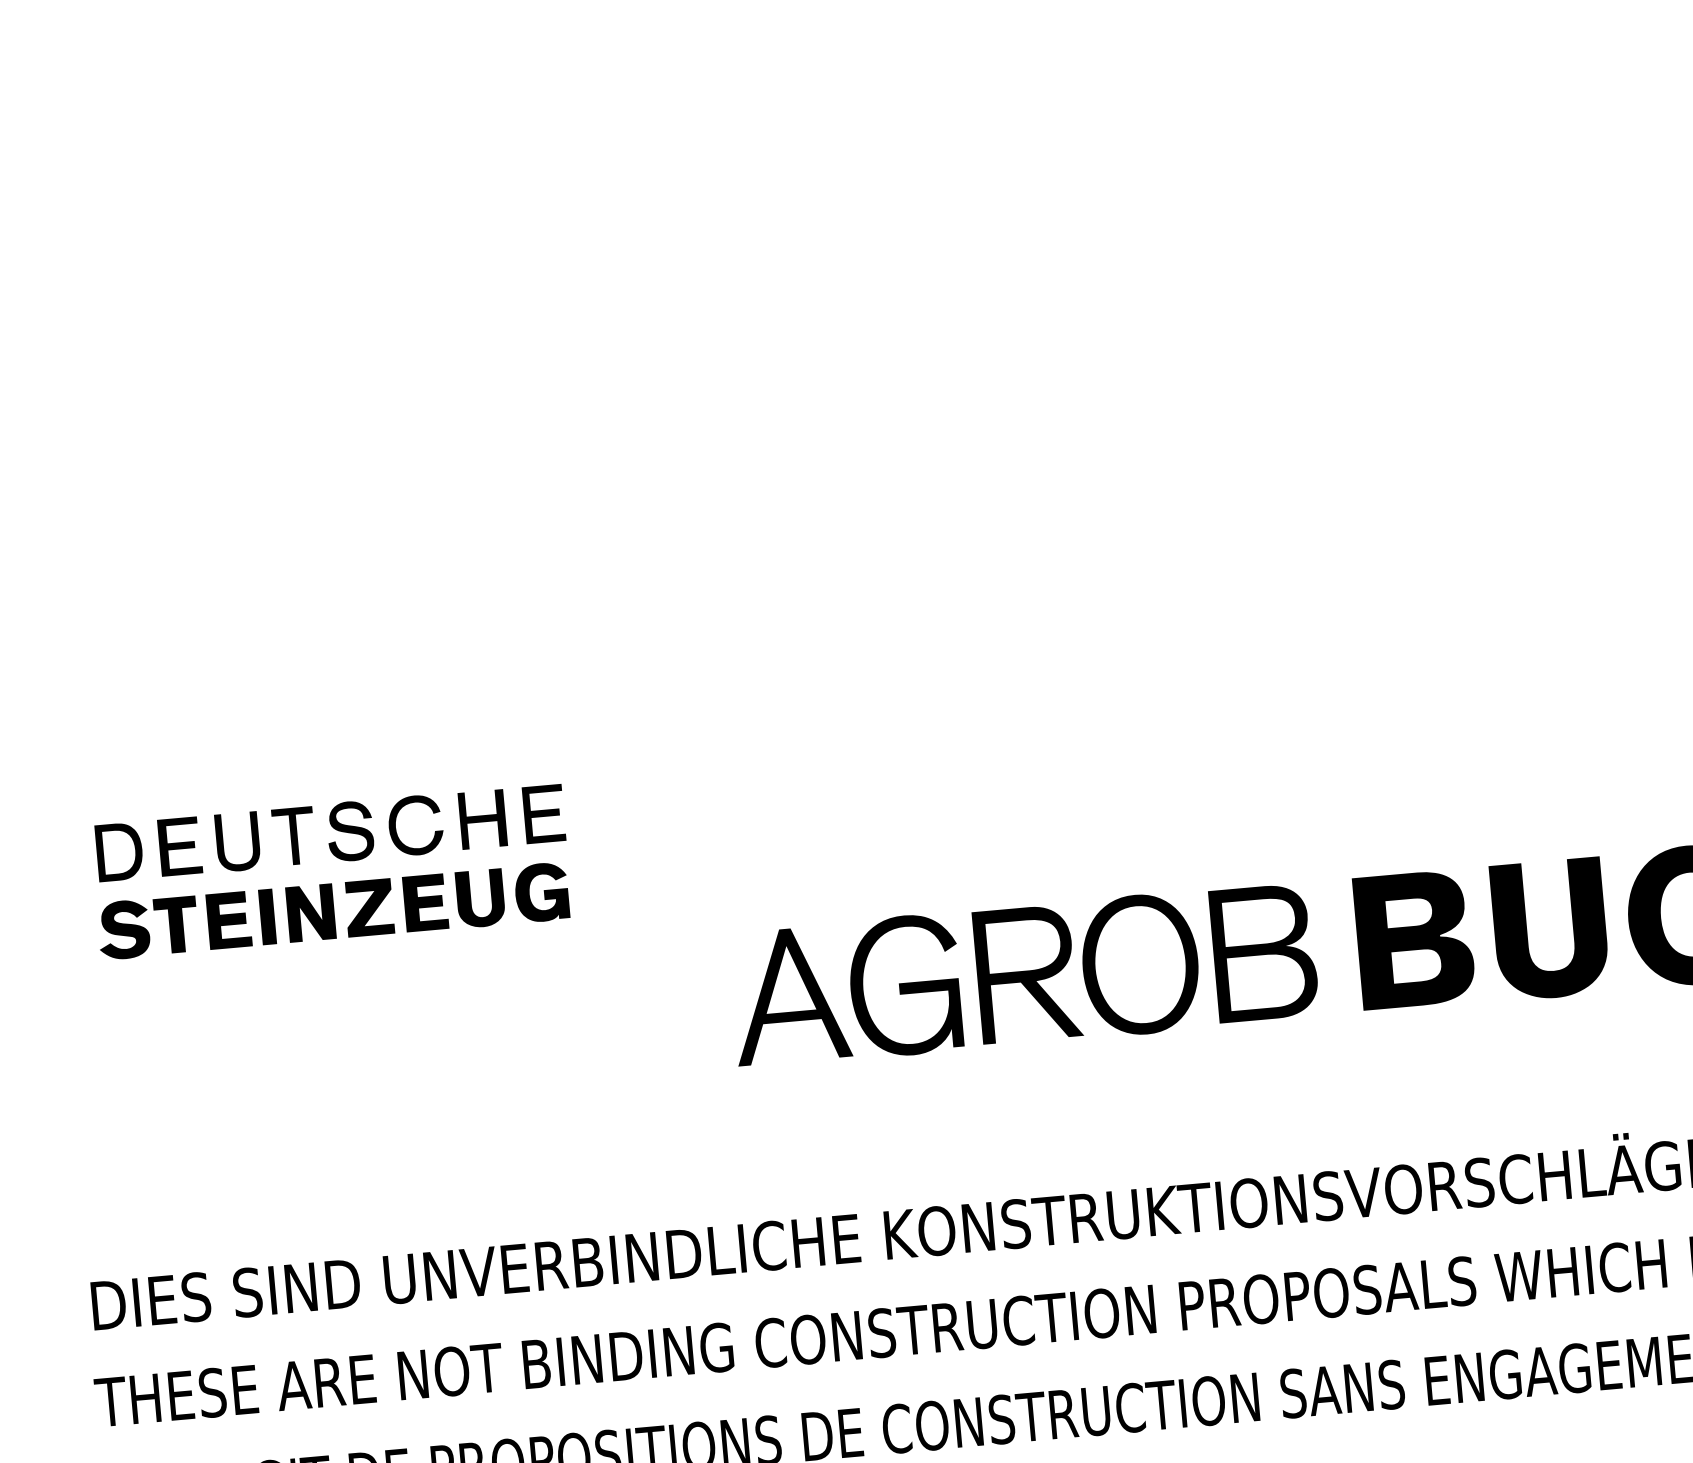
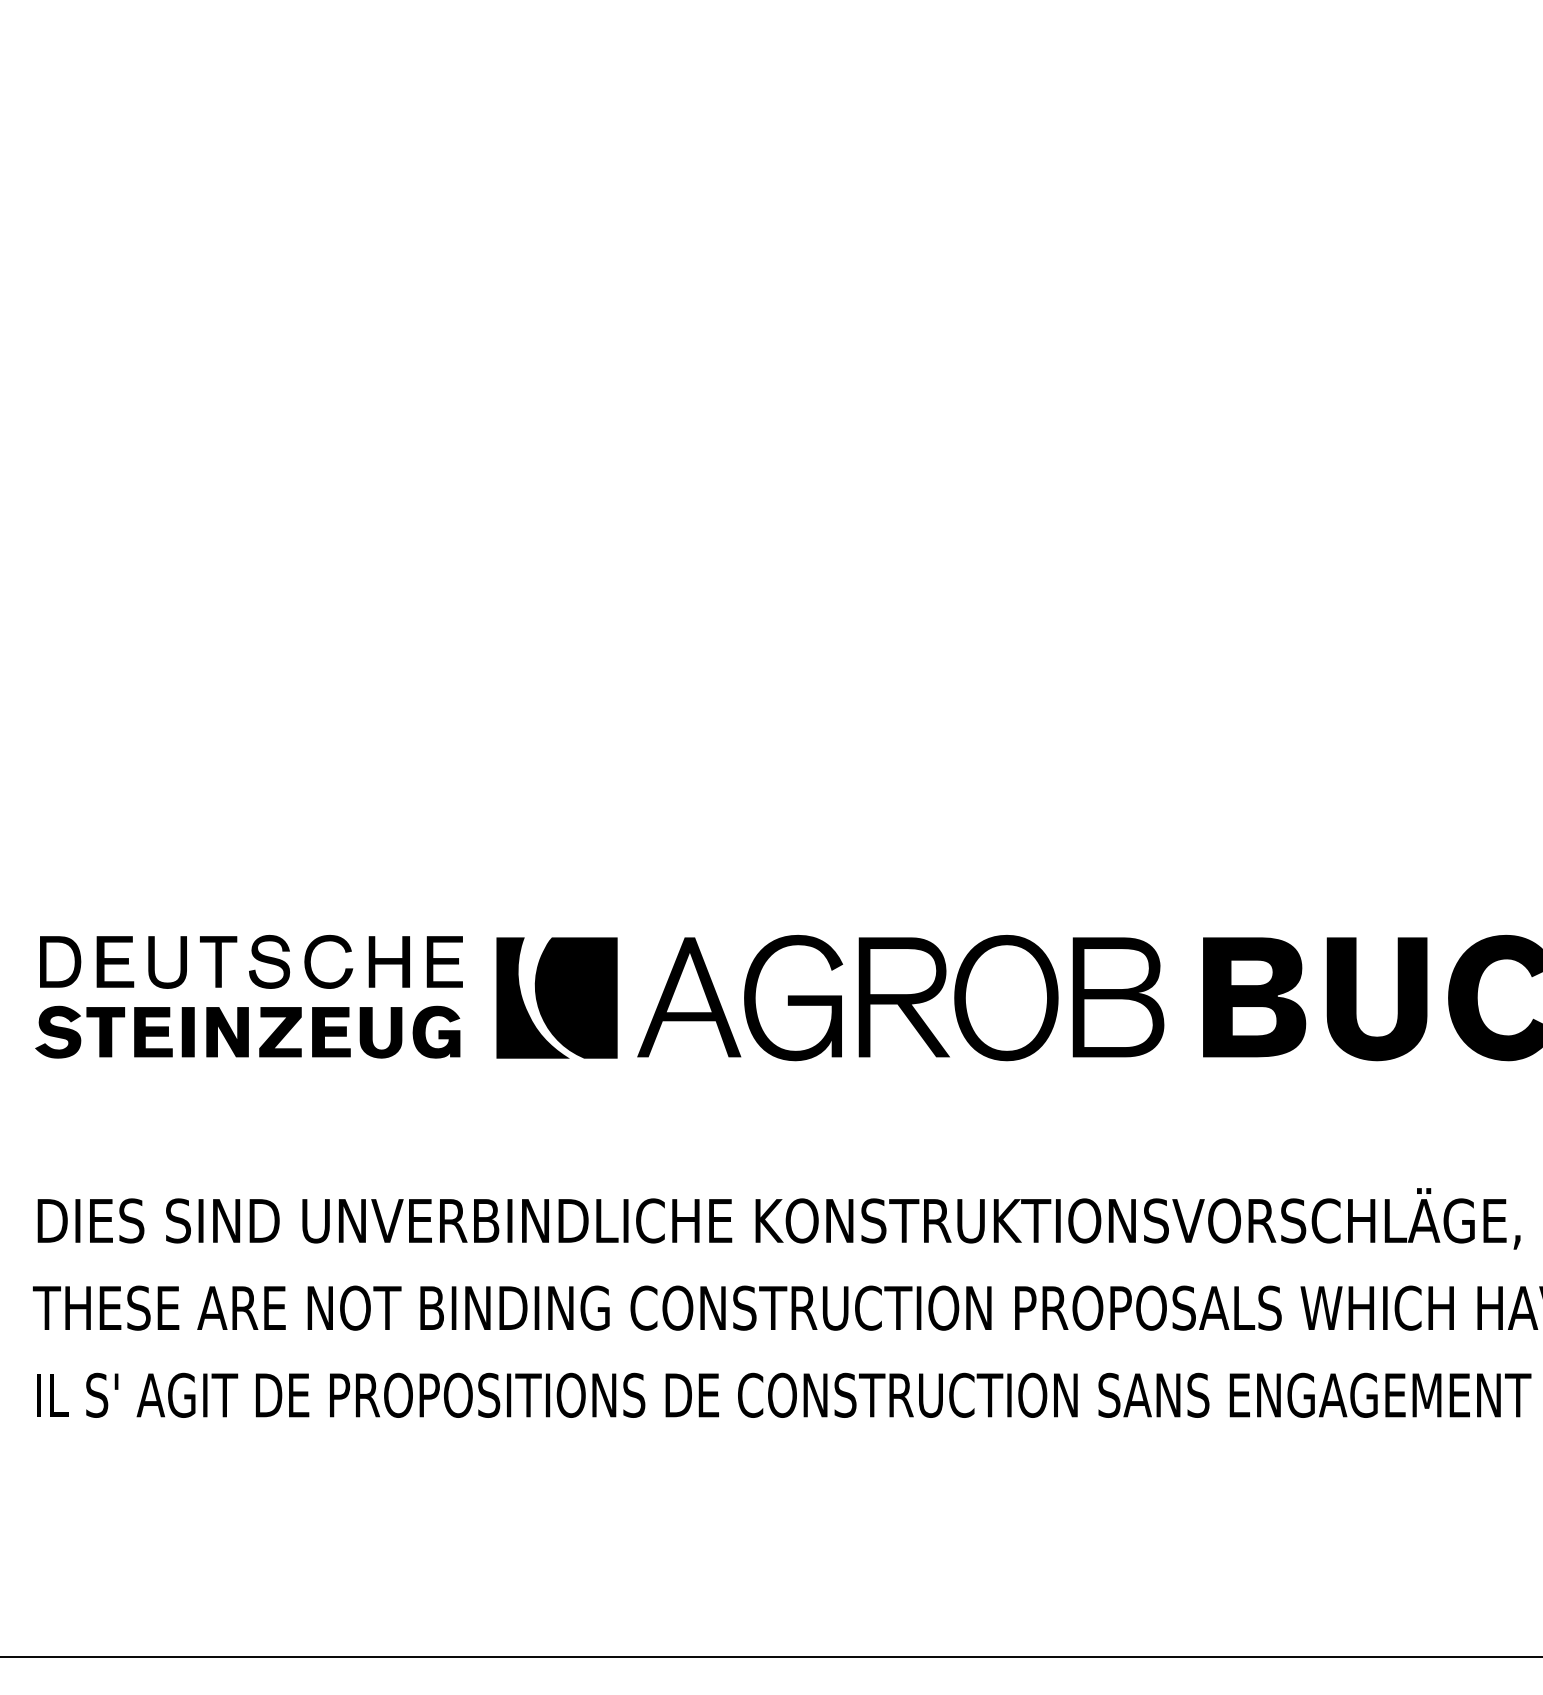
part: (331, 883) -> (248, 1007), moved
part: (643, 1008) -> (556, 997), added

